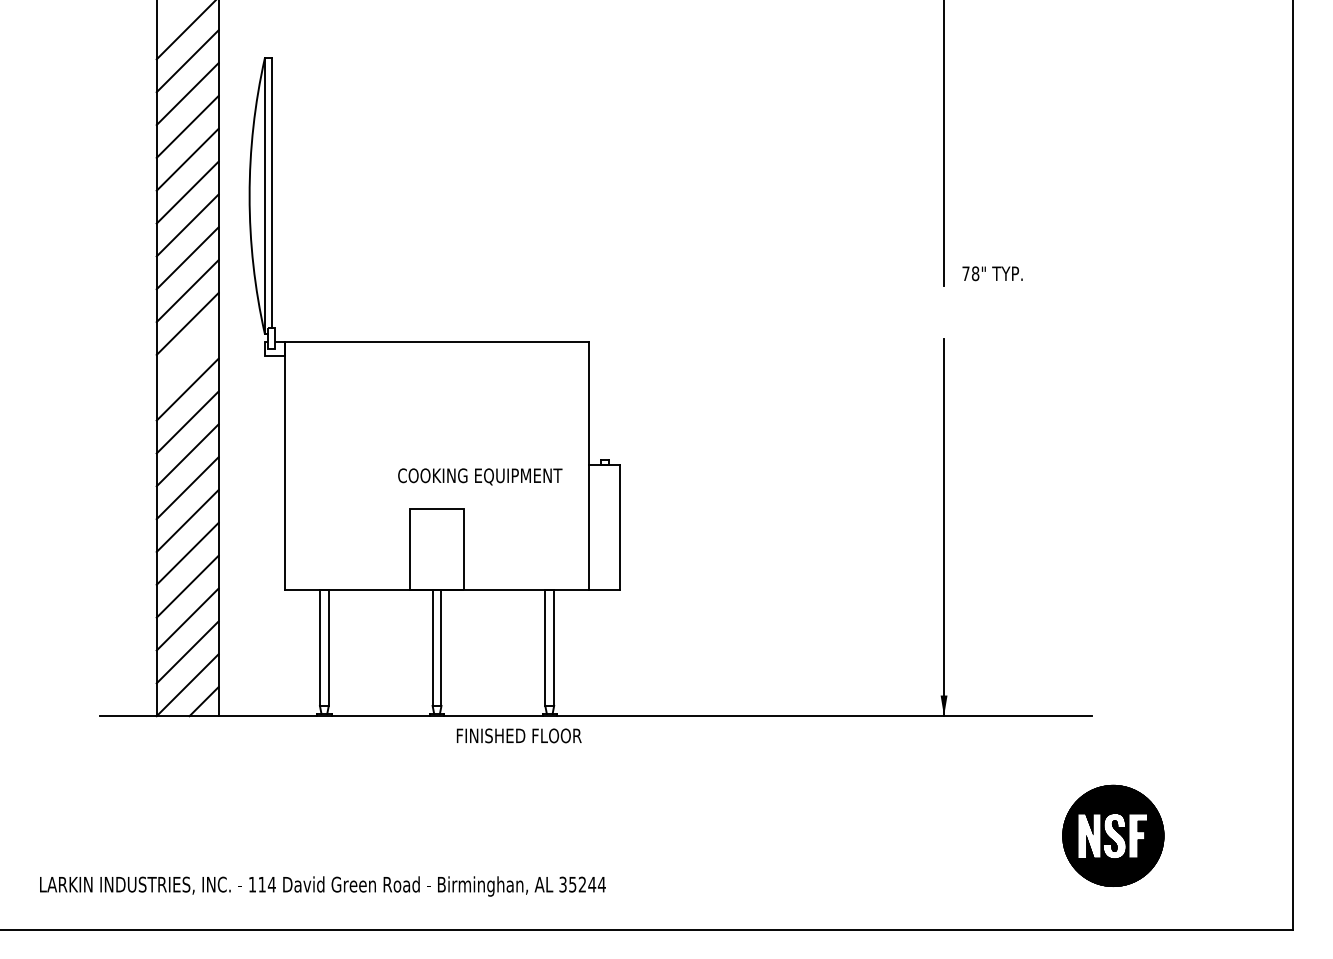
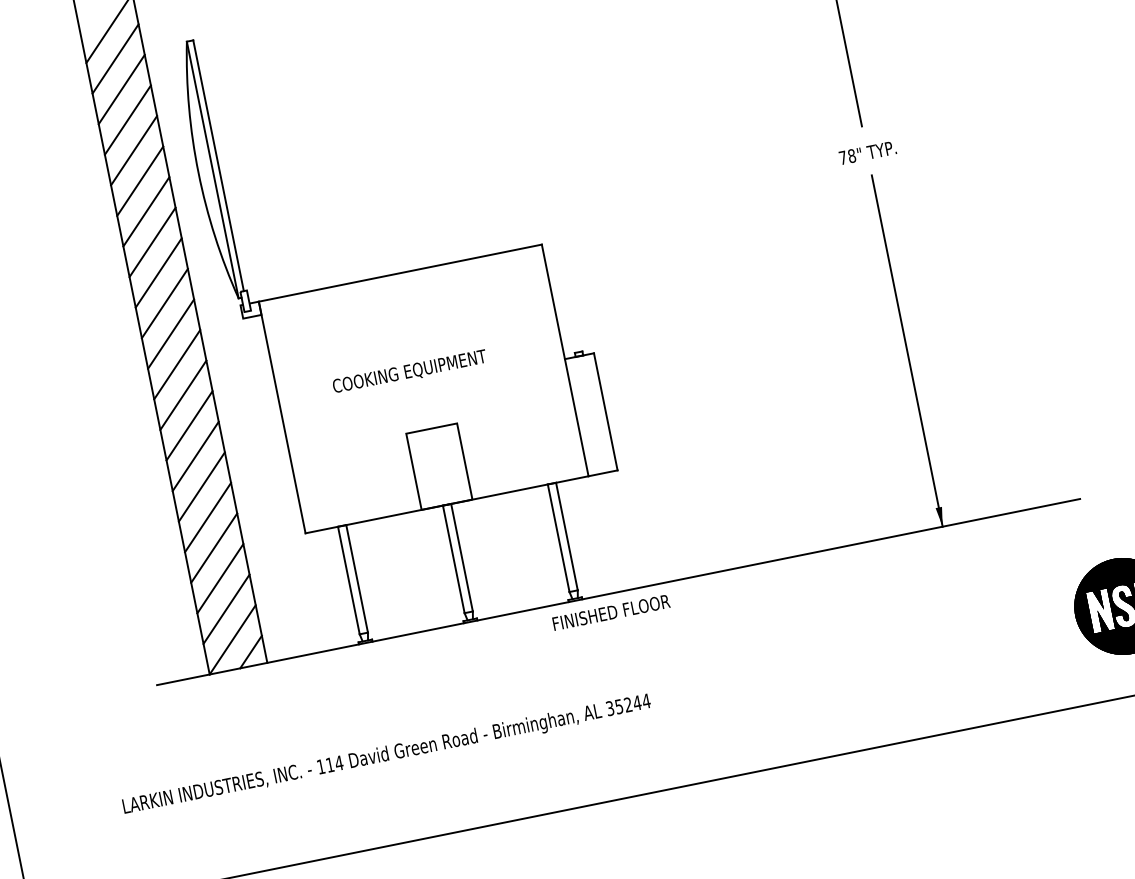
text: (992, 273) -> (867, 152), moved
line: (187, 356) -> (170, 333), added
text: (480, 476) -> (410, 371), moved
text: (518, 735) -> (610, 612), moved
text: (322, 886) -> (386, 755), moved

